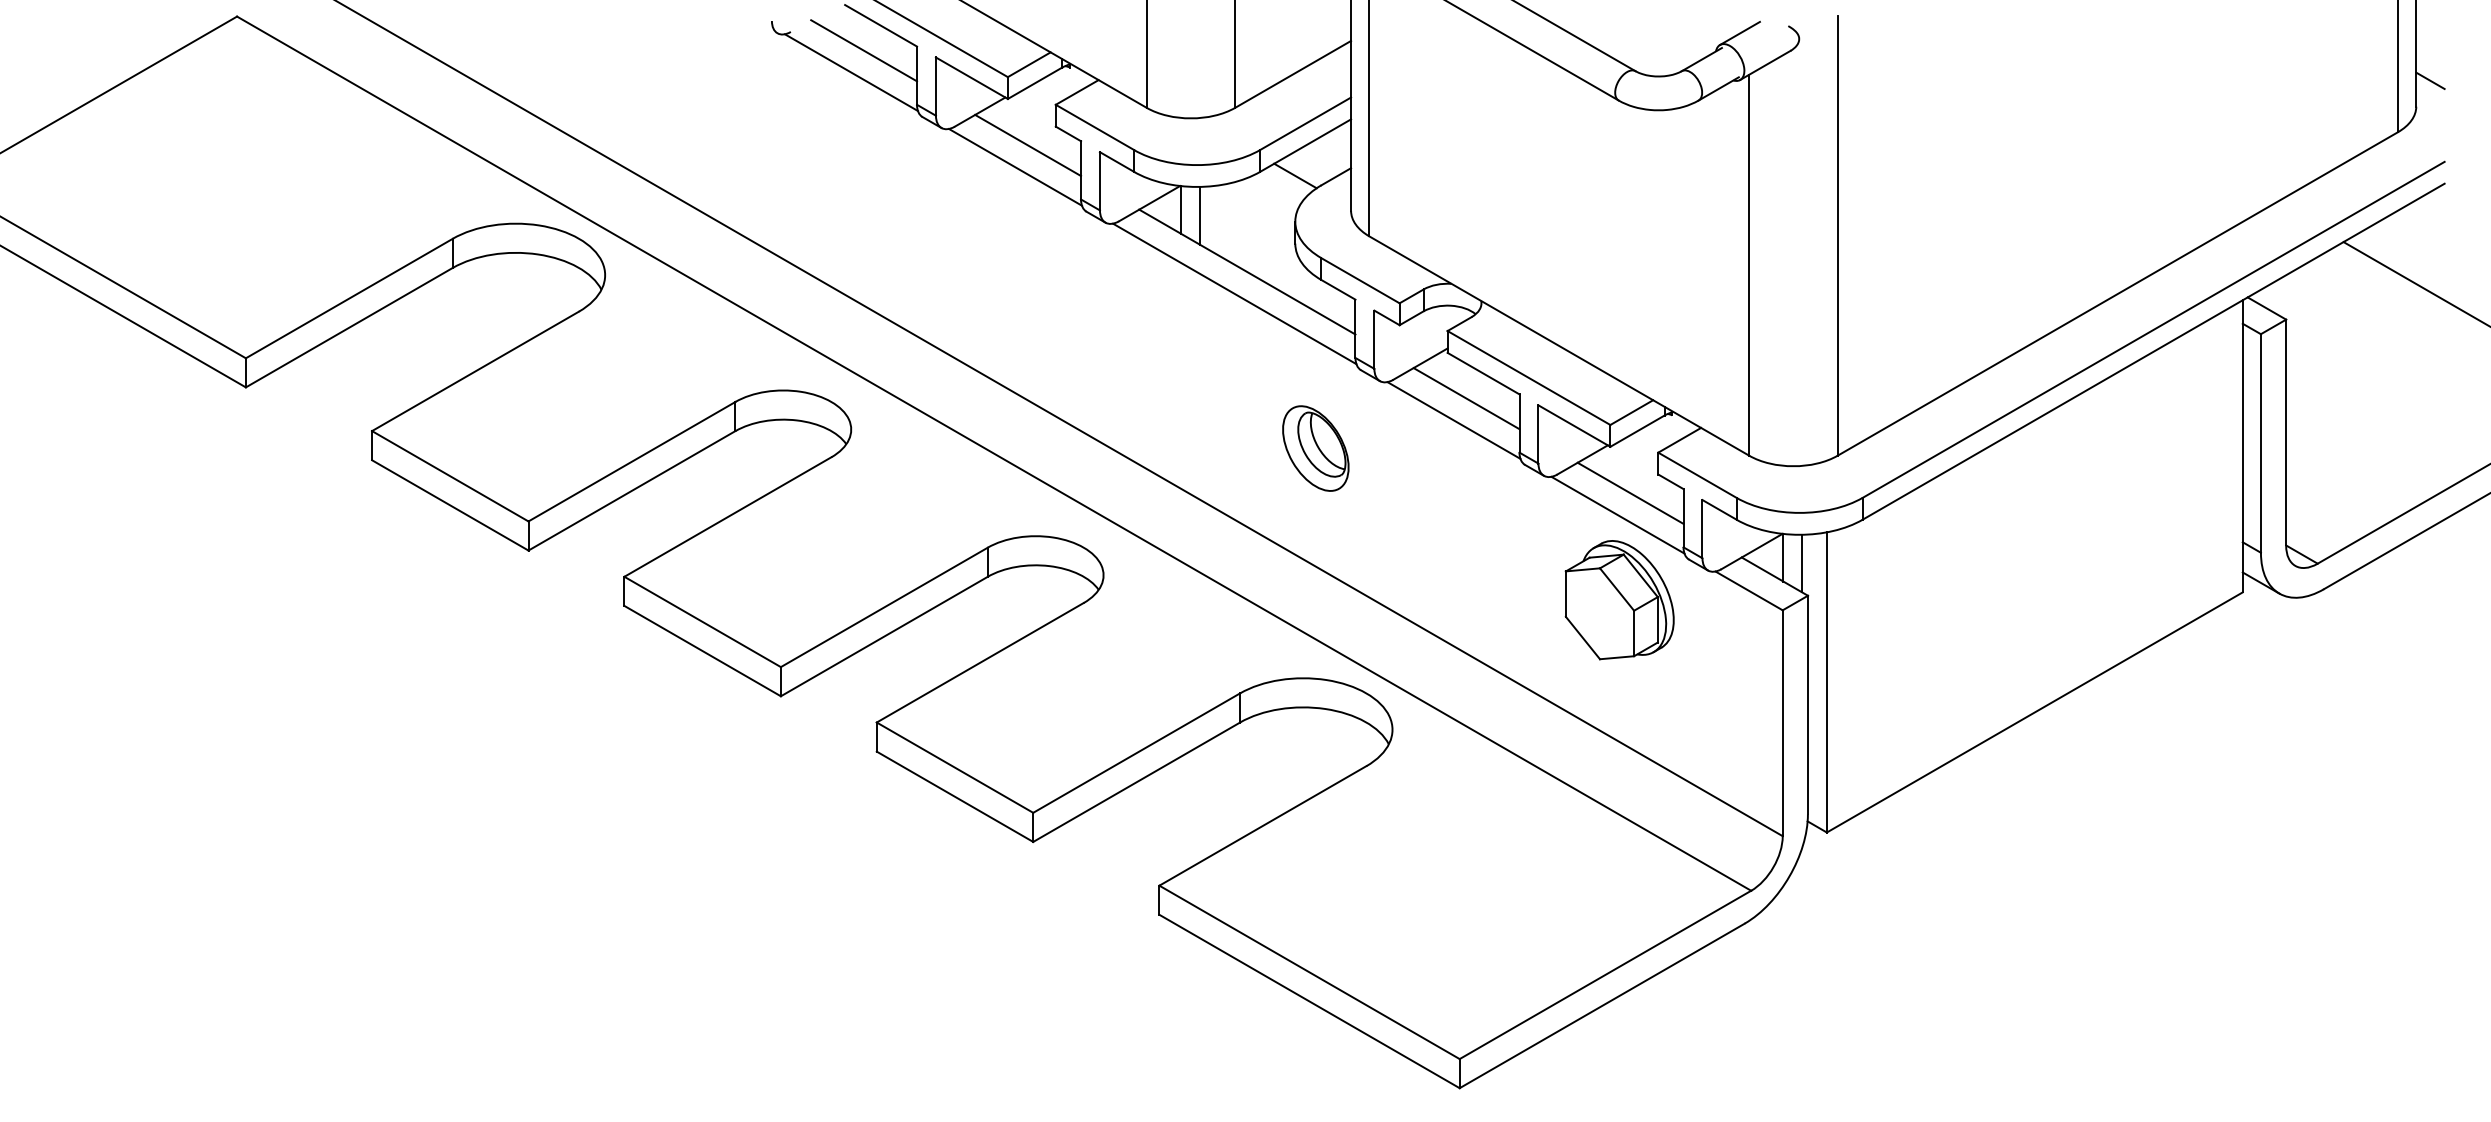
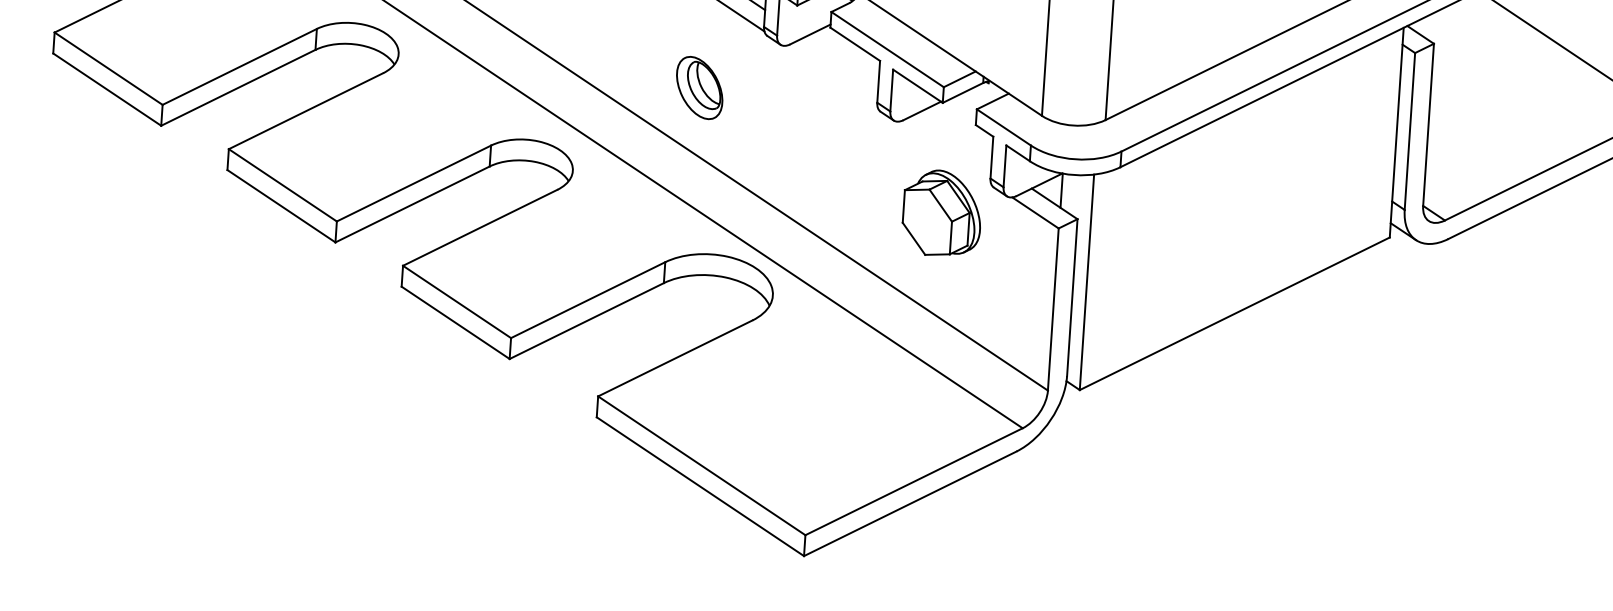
line: (1466, 398) -> (841, 61), removed
line: (1453, 420) -> (831, 76), removed
part: (1315, 448) -> (699, 87), moved
line: (1630, 492) -> (955, 136), removed
line: (1617, 514) -> (944, 151), removed
line: (1802, 563) -> (1075, 195), removed

